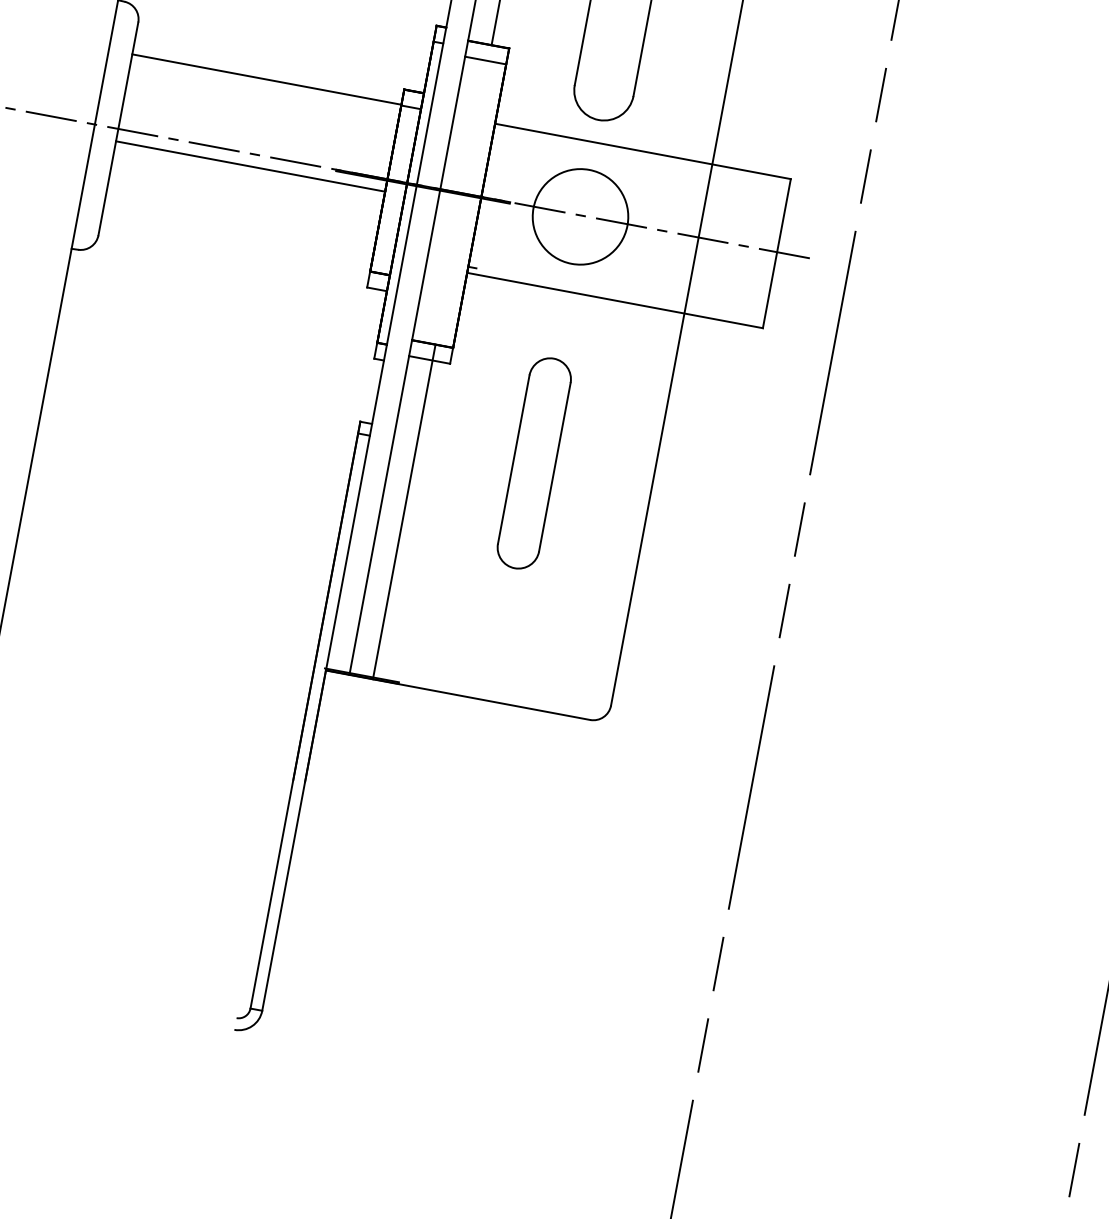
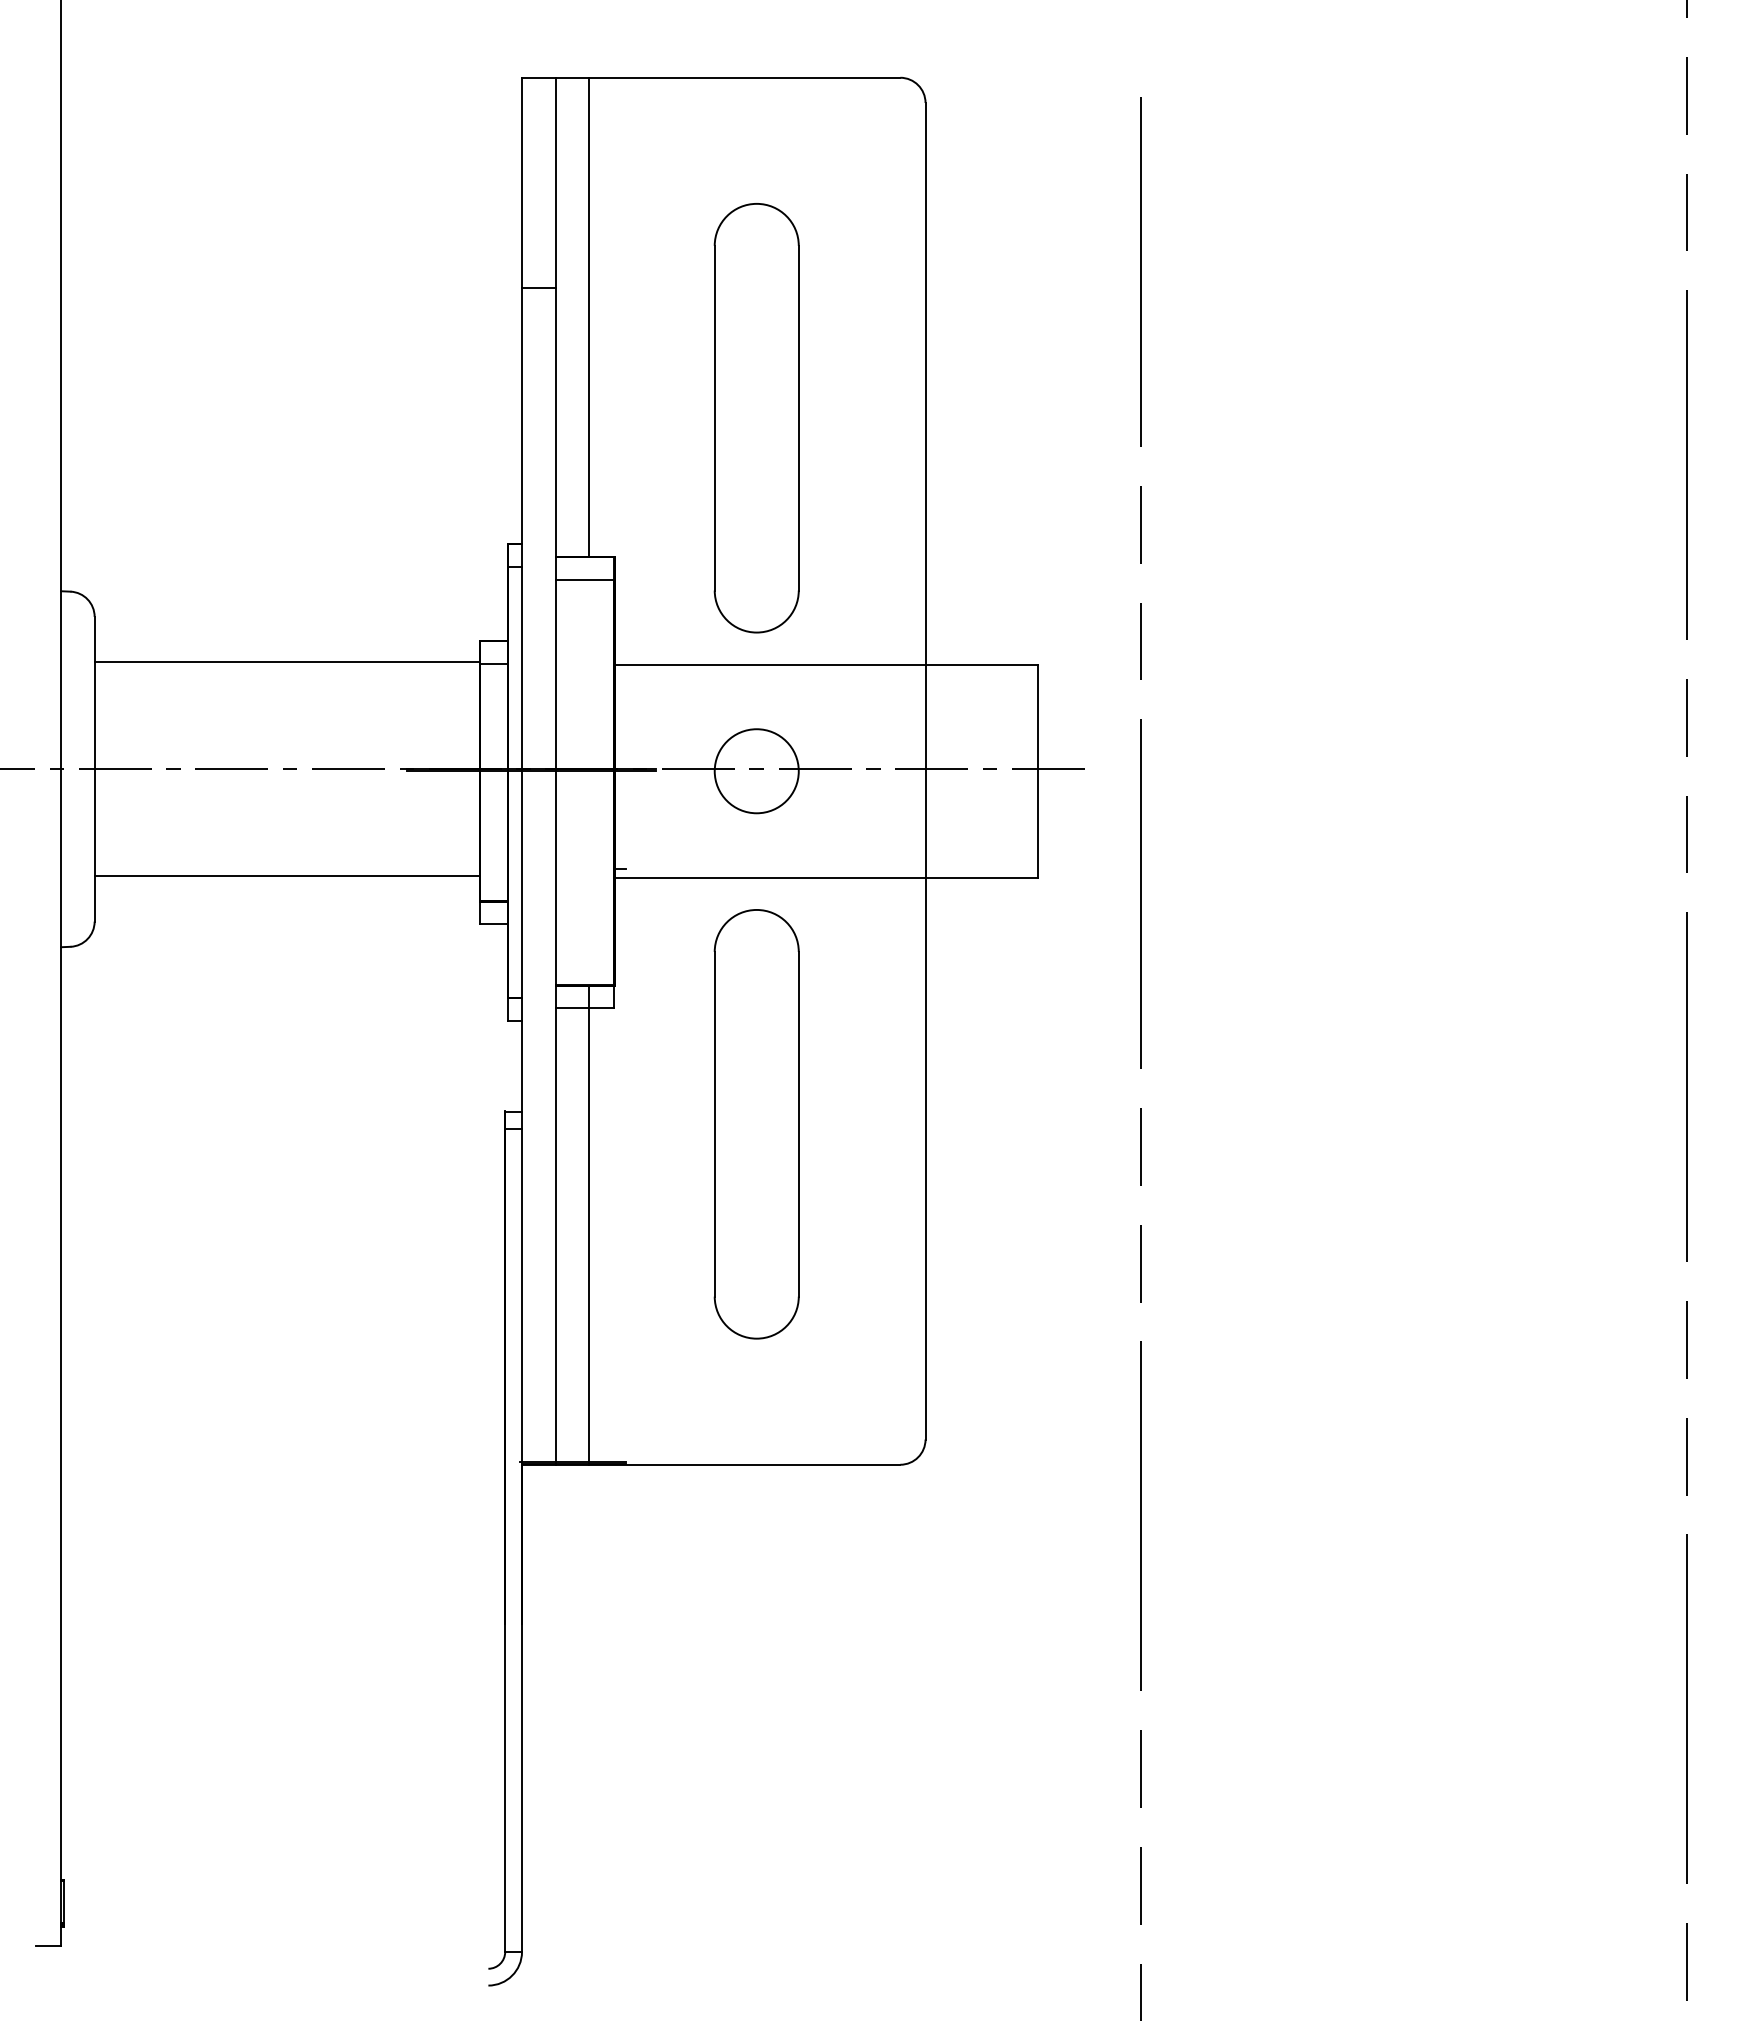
line: (250, 166) -> (287, 876), moved
circle: (580, 217) -> (756, 771), size x0.62
part: (534, 463) -> (756, 1124), size x1.43

